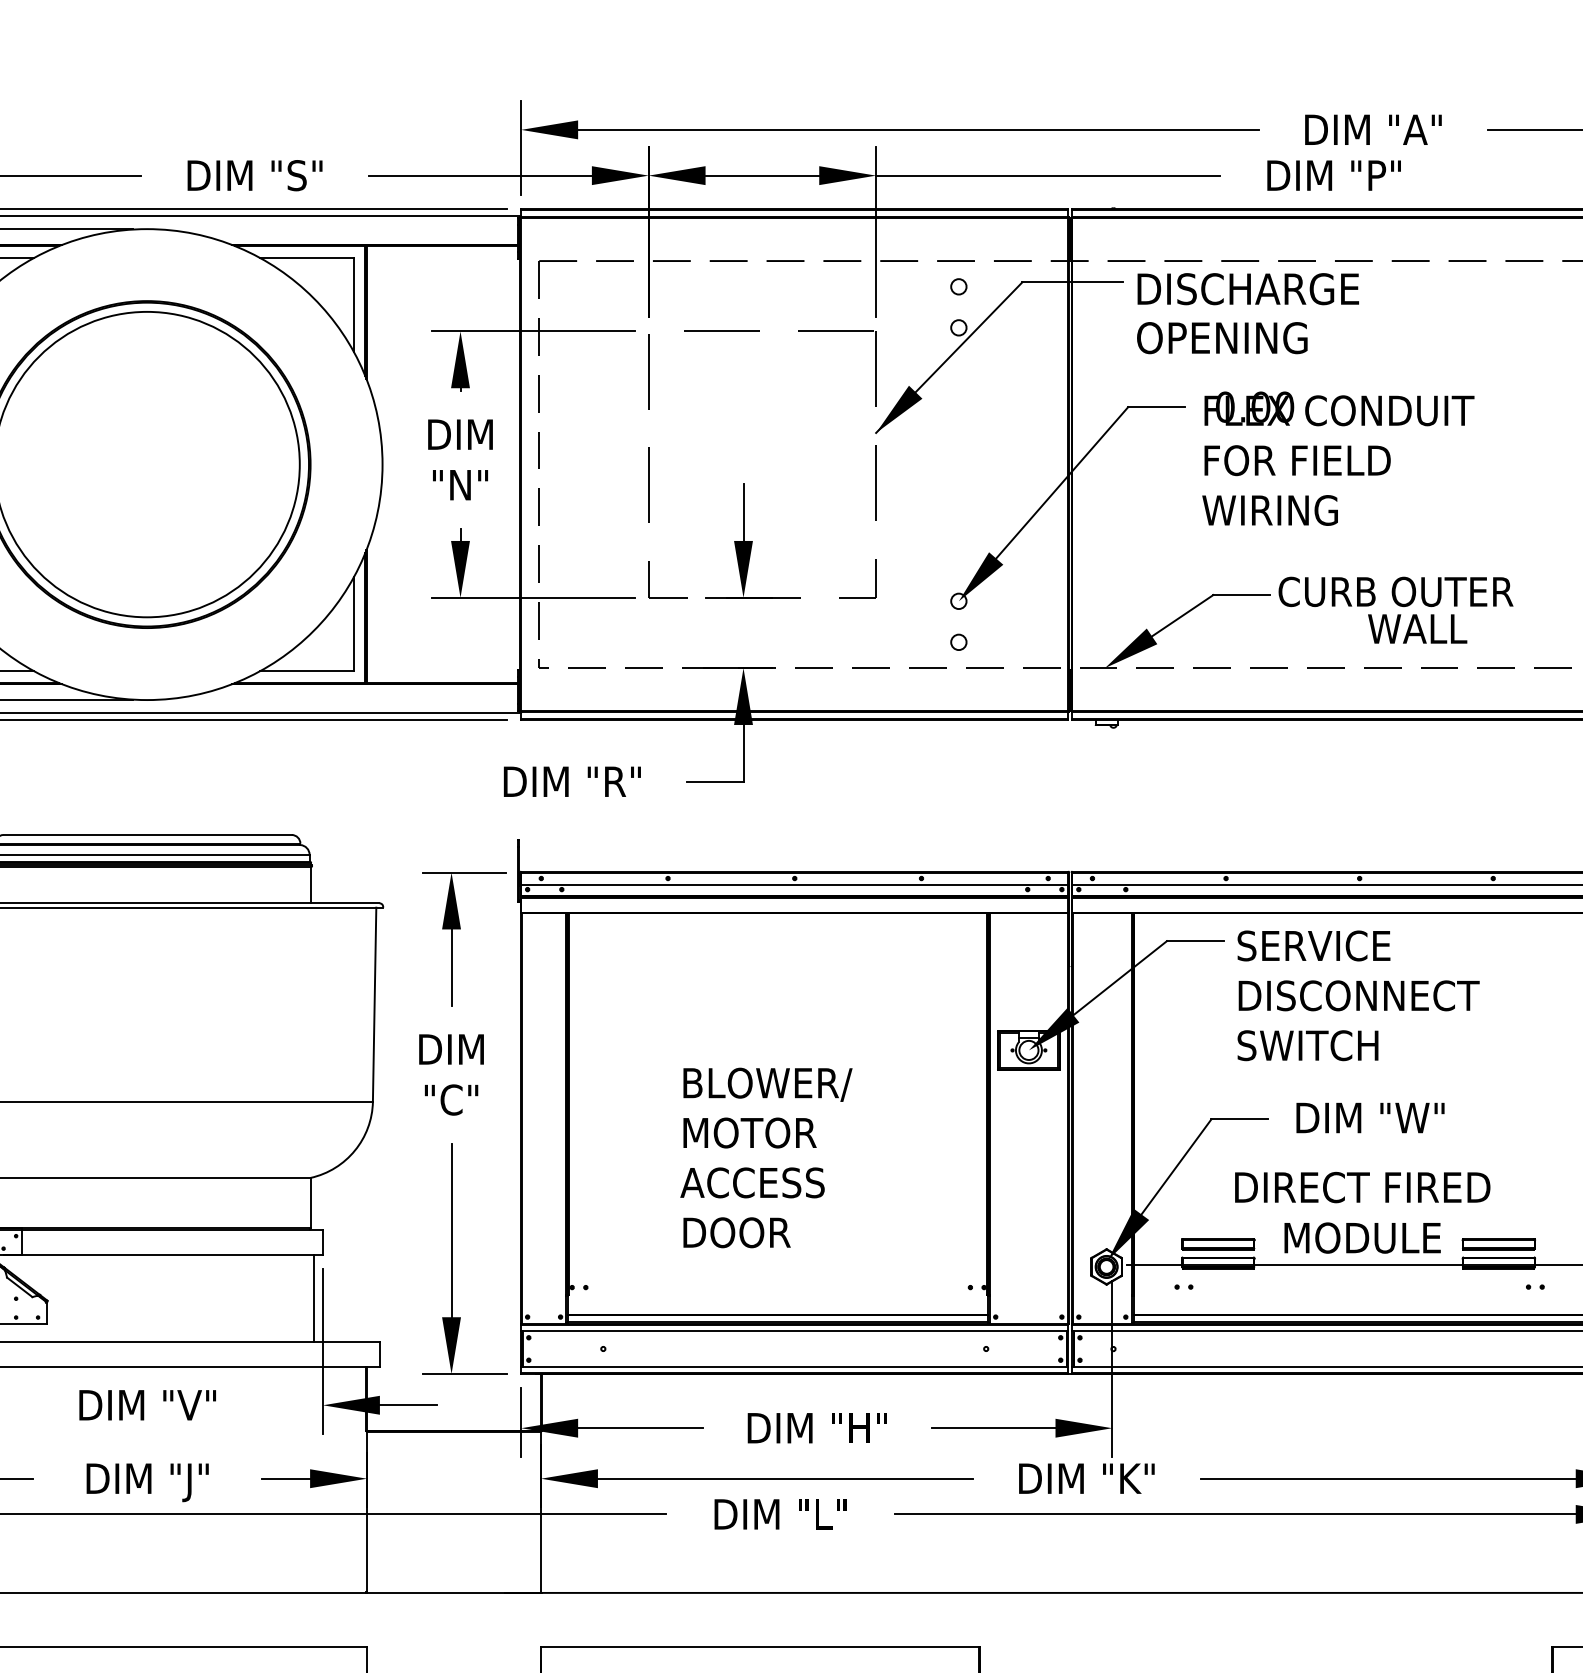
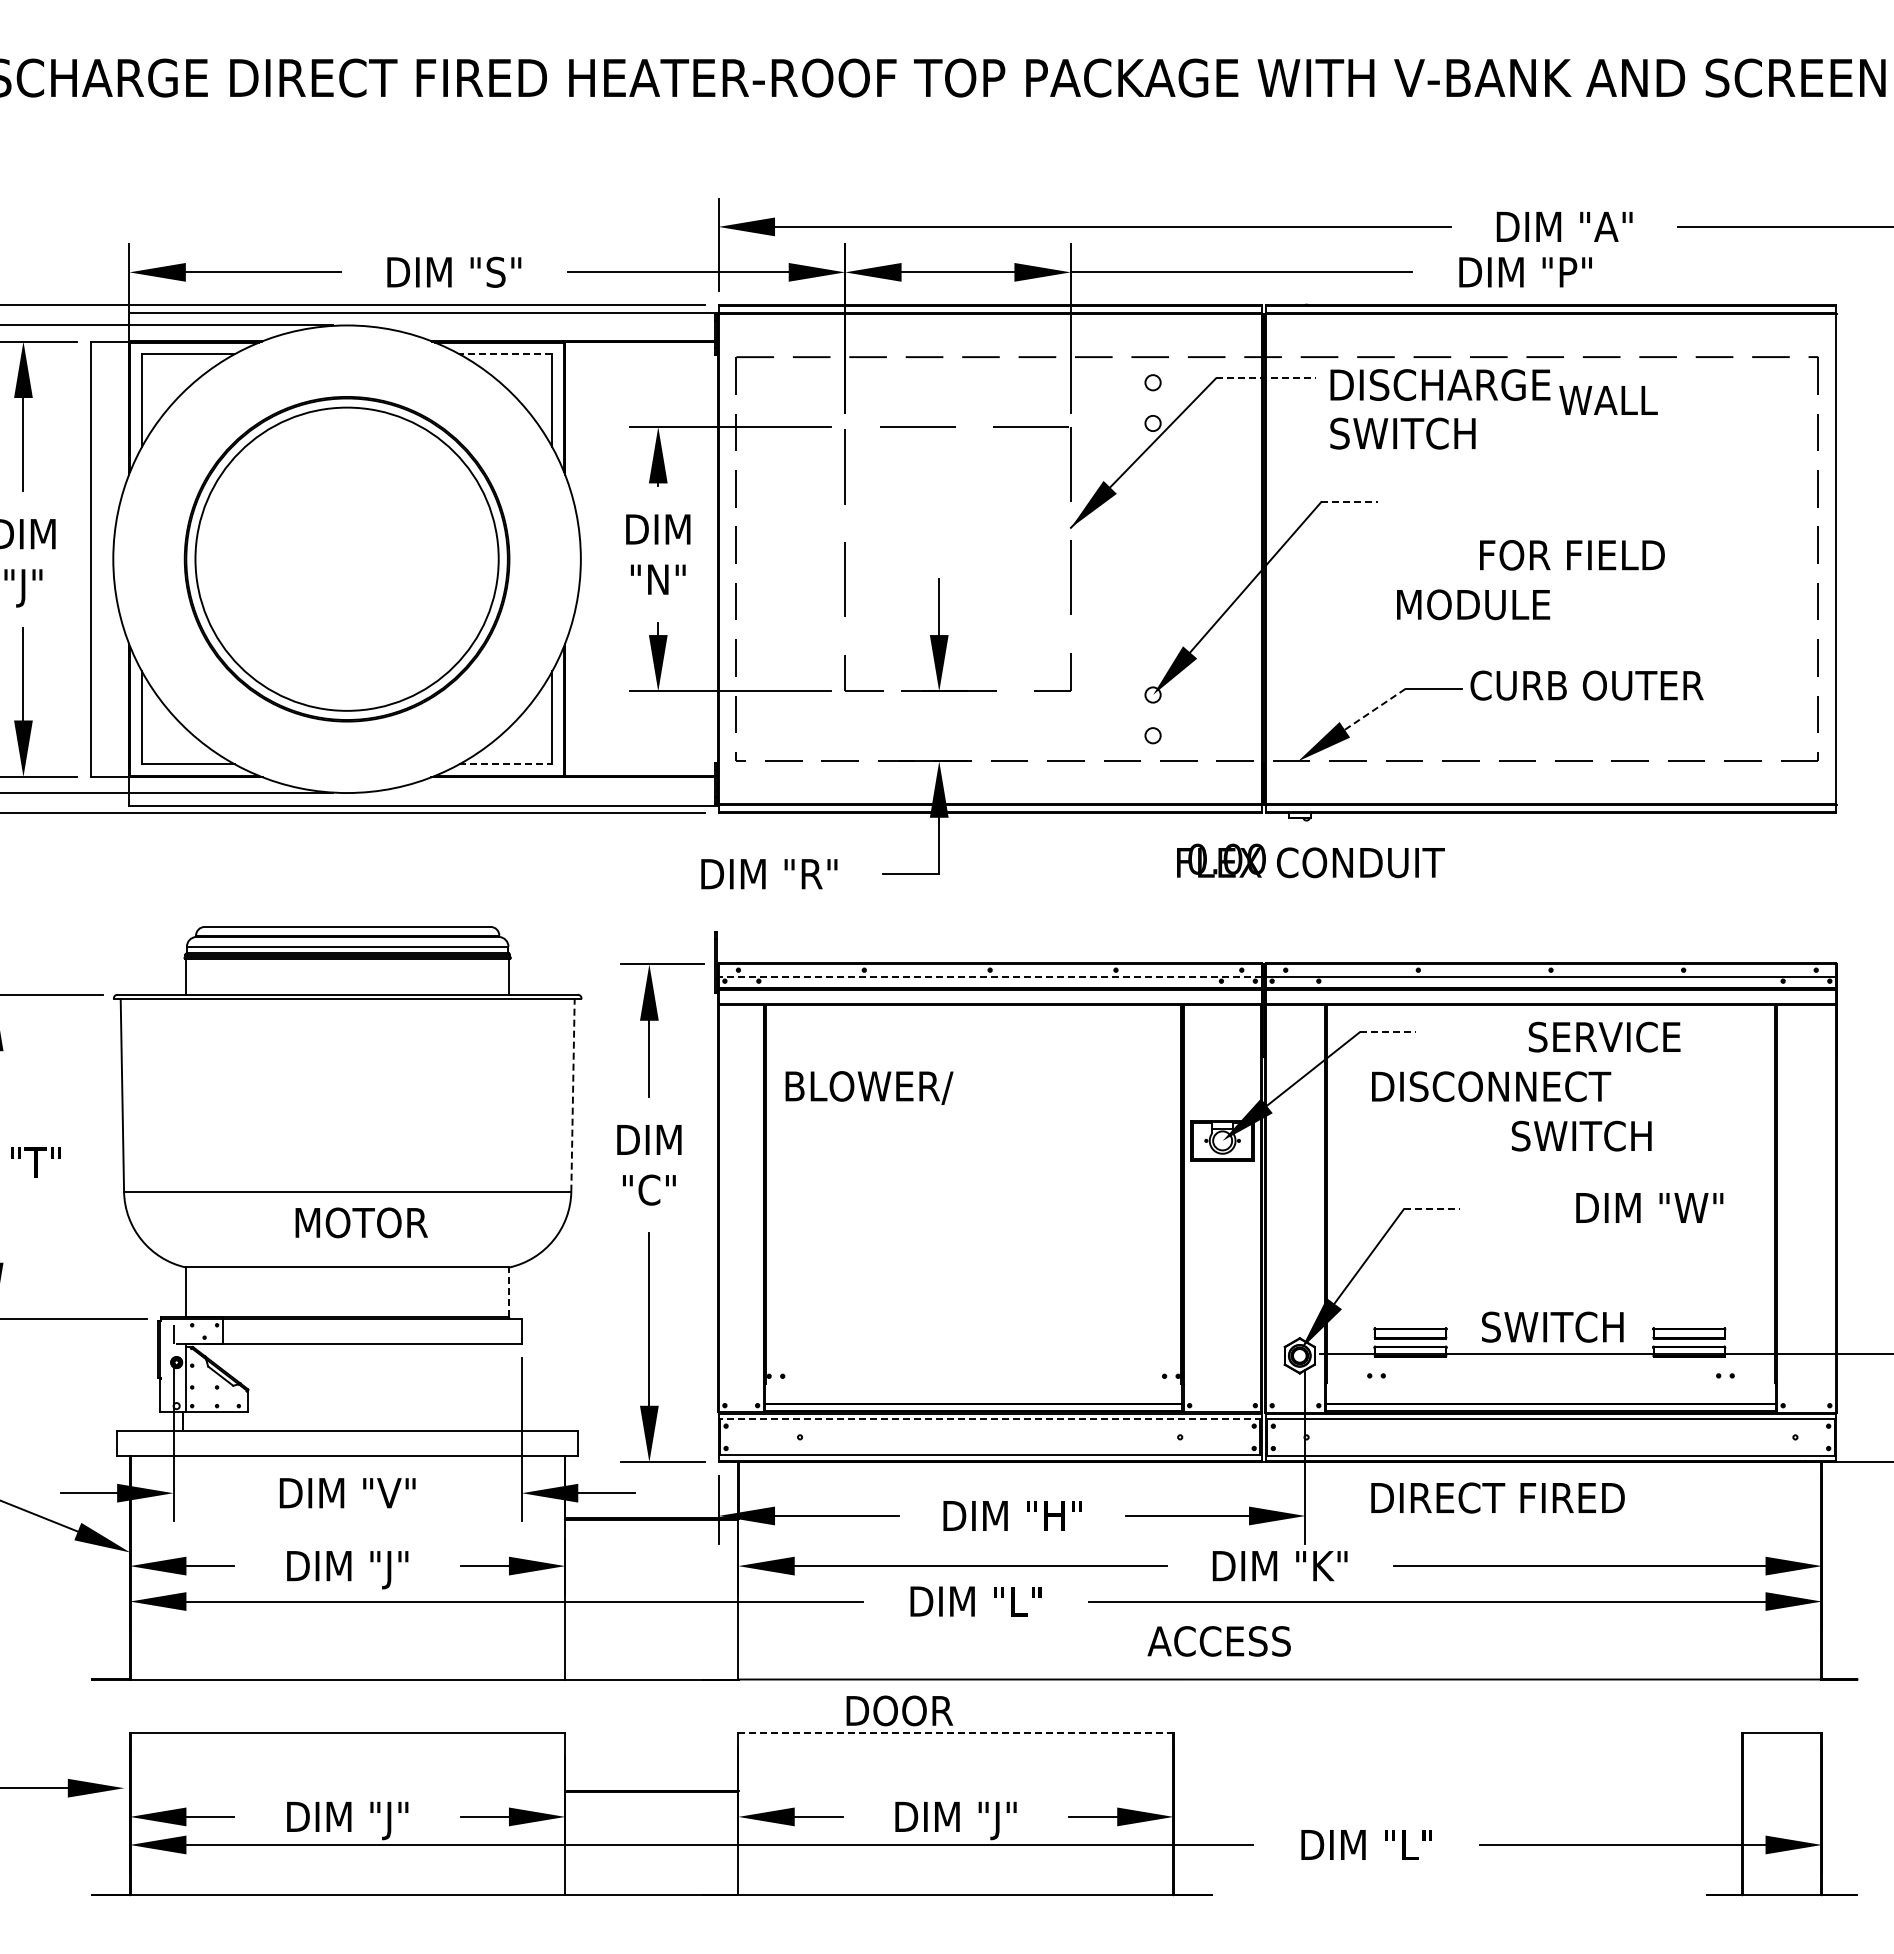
line: (306, 258) -> (505, 354), solid -> dashed
line: (1073, 282) -> (1266, 378), solid -> dashed
text: (1222, 337) -> (1414, 433), OPENING -> SWITCH
line: (1156, 407) -> (1349, 502), solid -> dashed
text: (1339, 408) -> (1310, 860), moved
text: (1297, 460) -> (1572, 555), moved
text: (1280, 510) -> (1472, 604), WIRING -> MODULE
line: (1182, 615) -> (1375, 709), solid -> dashed
text: (1417, 629) -> (1608, 400), moved
line: (306, 671) -> (505, 764), solid -> dashed
line: (795, 885) -> (990, 977), solid -> dashed
line: (1195, 941) -> (1388, 1032), solid -> dashed
text: (1313, 945) -> (1604, 1036), moved
text: (1359, 995) -> (1491, 1086), moved
line: (375, 1003) -> (573, 1094), solid -> dashed
text: (1307, 1045) -> (1581, 1135), moved
text: (767, 1084) -> (869, 1087), moved
text: (1370, 1117) -> (1649, 1207), moved
line: (1240, 1119) -> (1432, 1209), solid -> dashed
text: (749, 1132) -> (361, 1222), moved
text: (751, 1182) -> (1218, 1641), moved
text: (1362, 1187) -> (1497, 1497), moved
line: (310, 1203) -> (509, 1292), solid -> dashed
text: (736, 1232) -> (899, 1710), moved
text: (1362, 1237) -> (1553, 1326), MODULE -> SWITCH
line: (313, 1297) -> (512, 1386), removed
line: (795, 1331) -> (990, 1419), solid -> dashed
line: (759, 1647) -> (955, 1733), solid -> dashed

